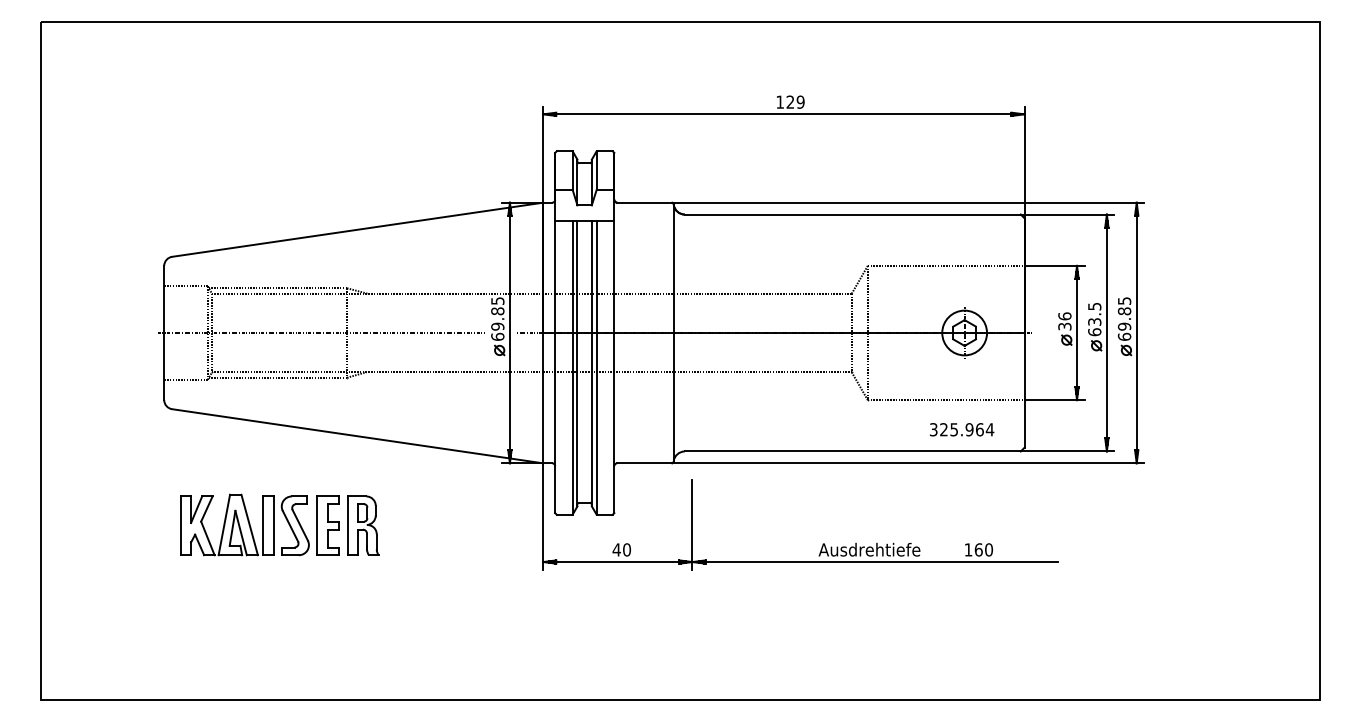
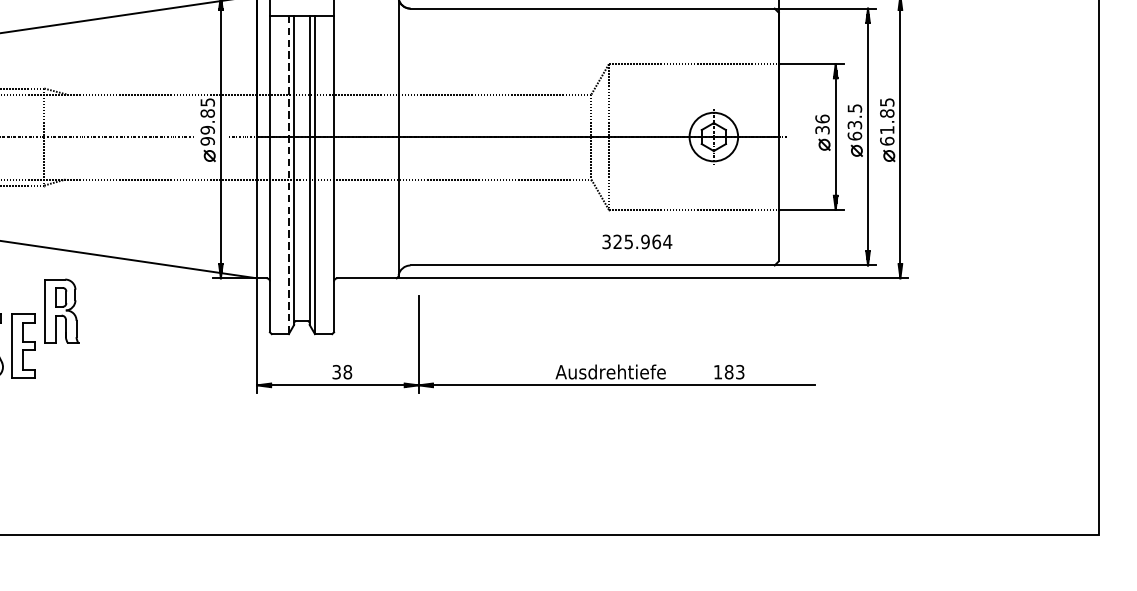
text: (1124, 326) -> (887, 130), 69.85 -> 61.85
text: (497, 336) -> (207, 140), 69.85 -> 99.85
line: (572, 367) -> (288, 174), solid -> dashed
text: (962, 429) -> (637, 241), moved
part: (363, 525) -> (62, 311), moved
text: (621, 549) -> (341, 371), 40 -> 38
text: (983, 549) -> (734, 371), 160 -> 183

